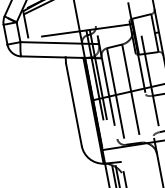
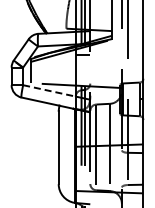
line: (51, 42) -> (49, 90), solid -> dashed

